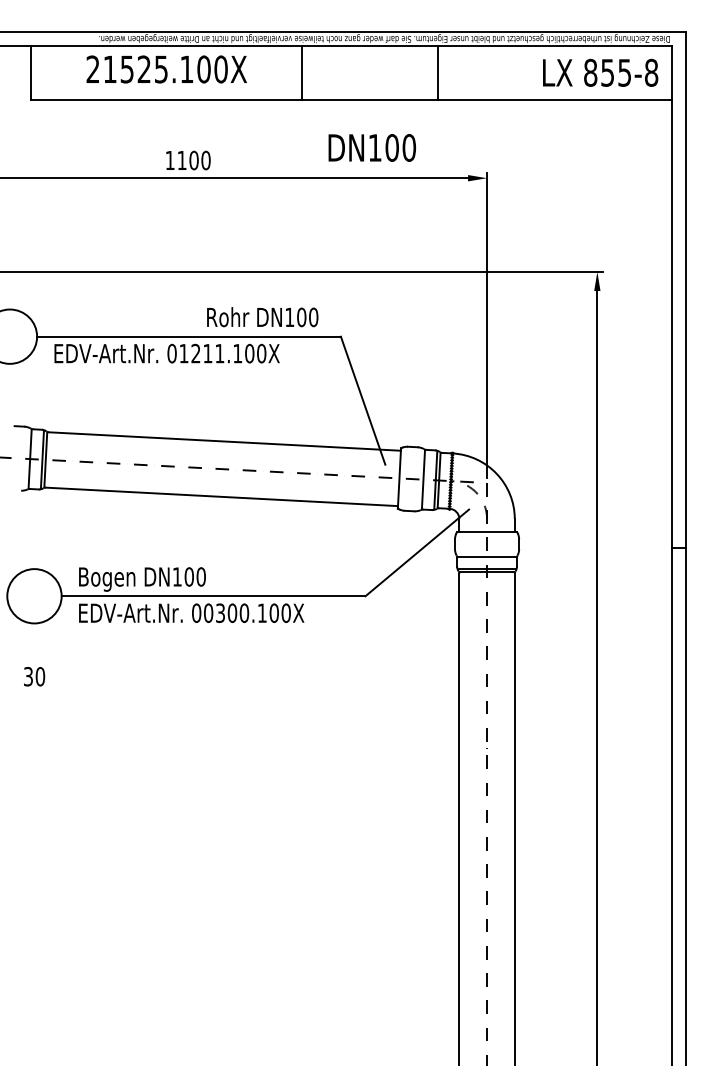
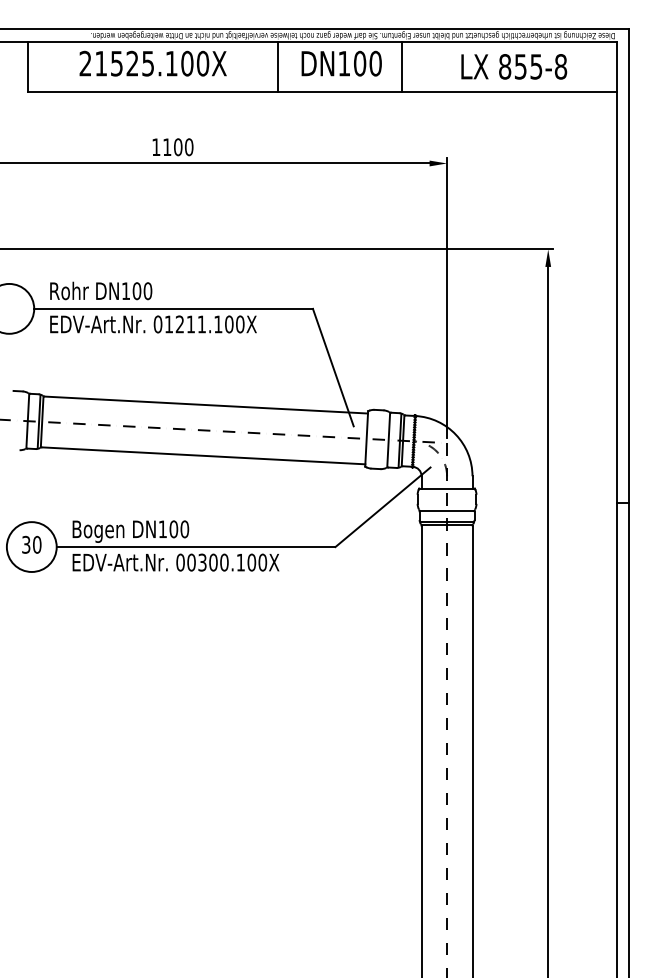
text: (600, 72) -> (514, 66), moved
text: (372, 147) -> (341, 63), moved
text: (263, 316) -> (101, 290), moved
text: (34, 676) -> (31, 544), moved

